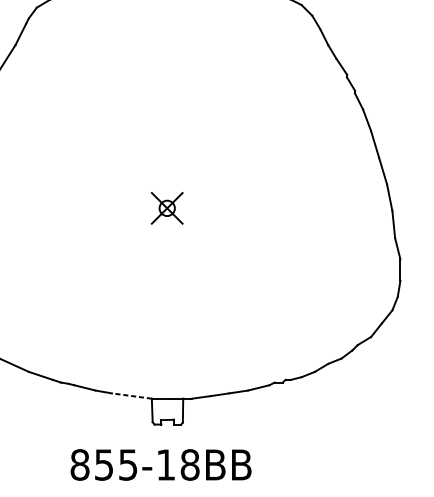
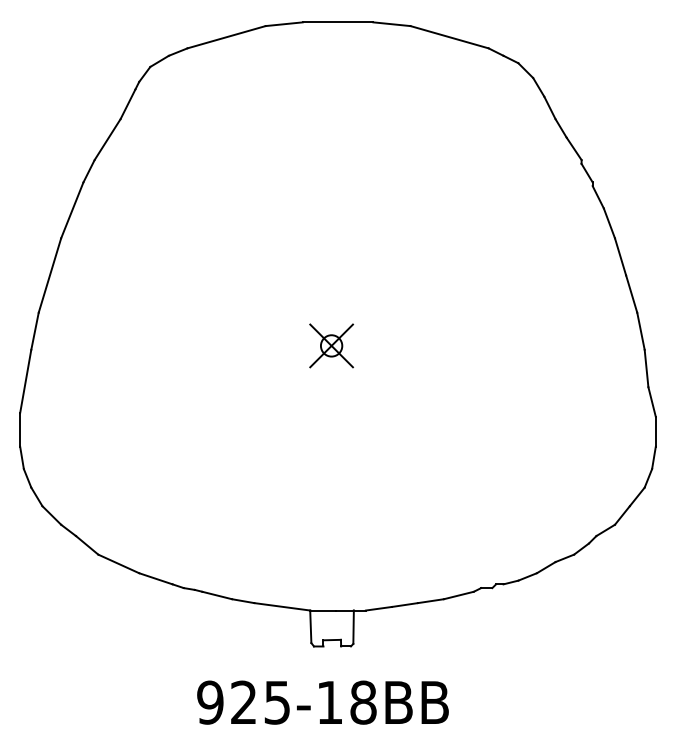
line: (131, 395) -> (281, 606), dashed -> solid
text: (91, 464) -> (226, 702), 855-18BB -> 925-18BB

